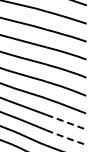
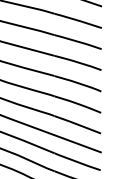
line: (66, 122) -> (78, 144), dashed -> solid
line: (66, 137) -> (78, 161), dashed -> solid

